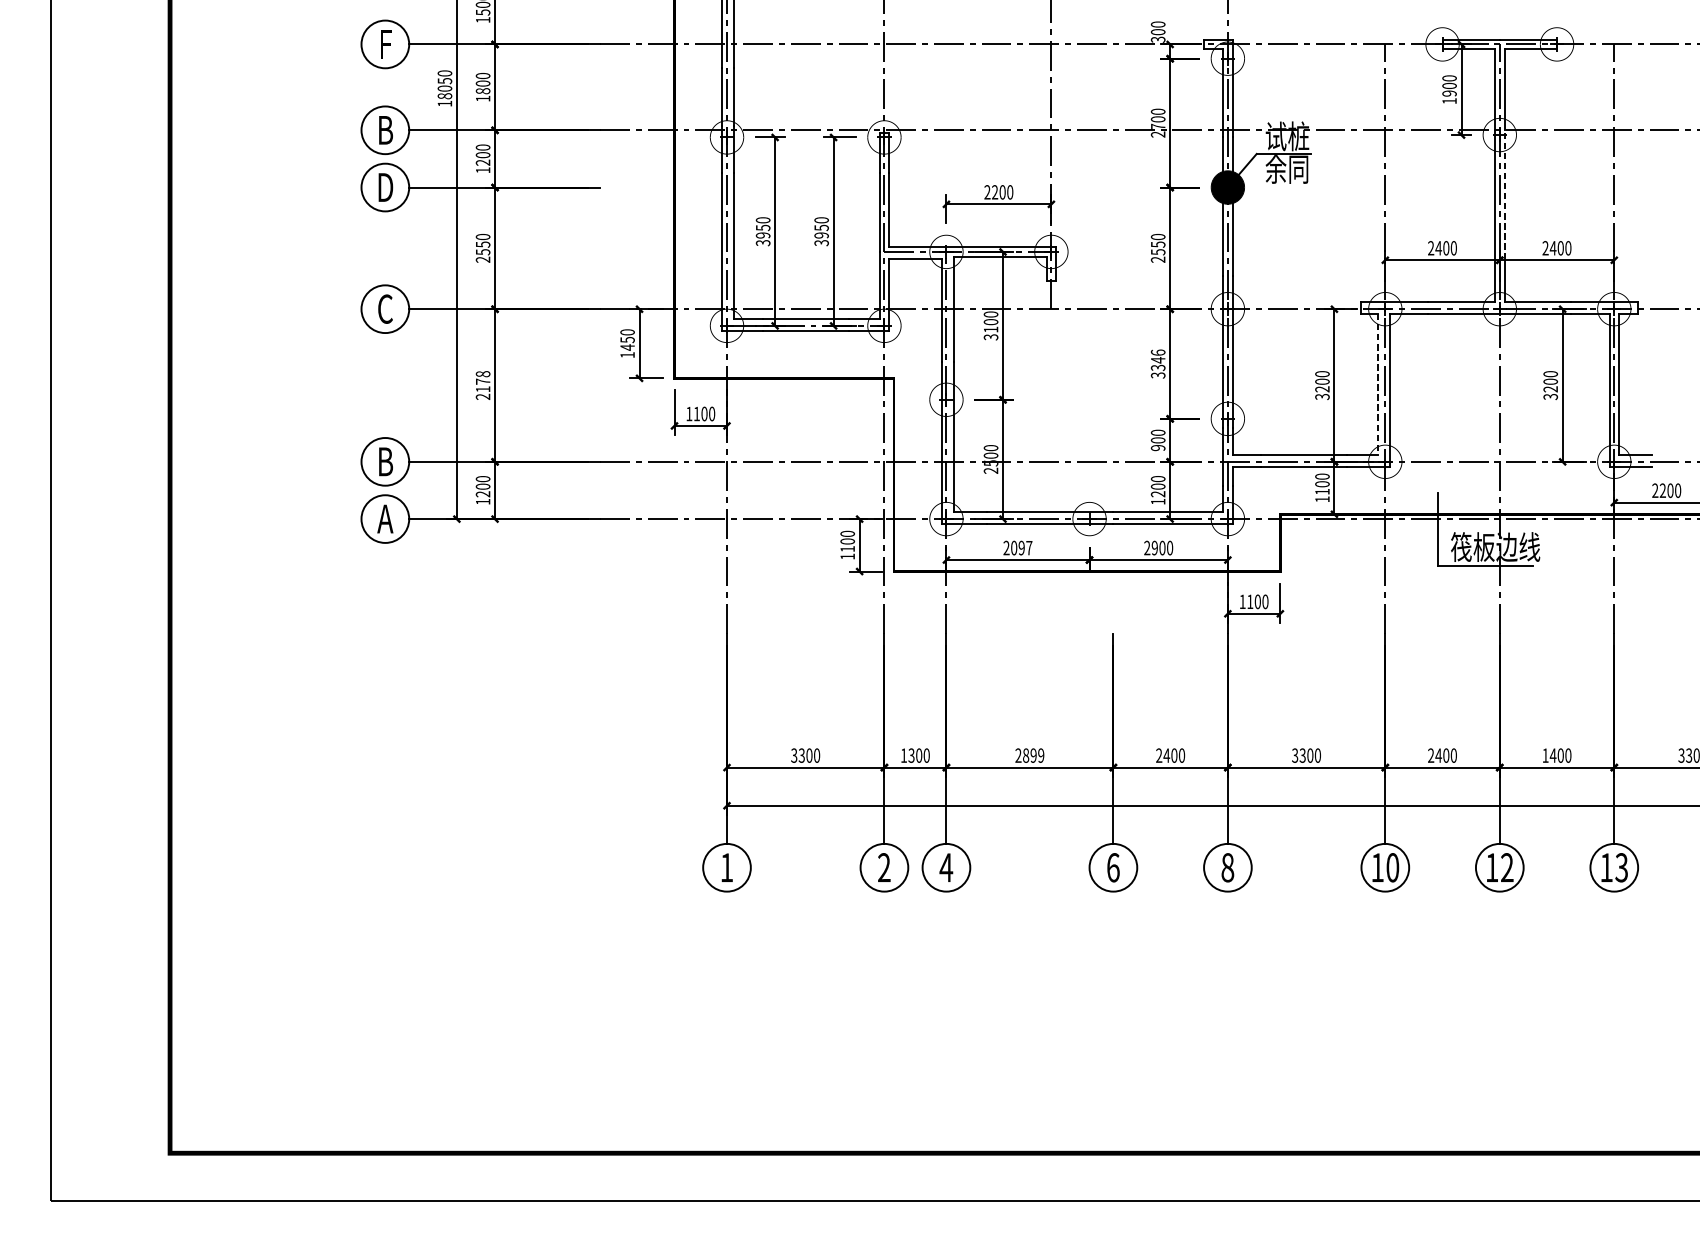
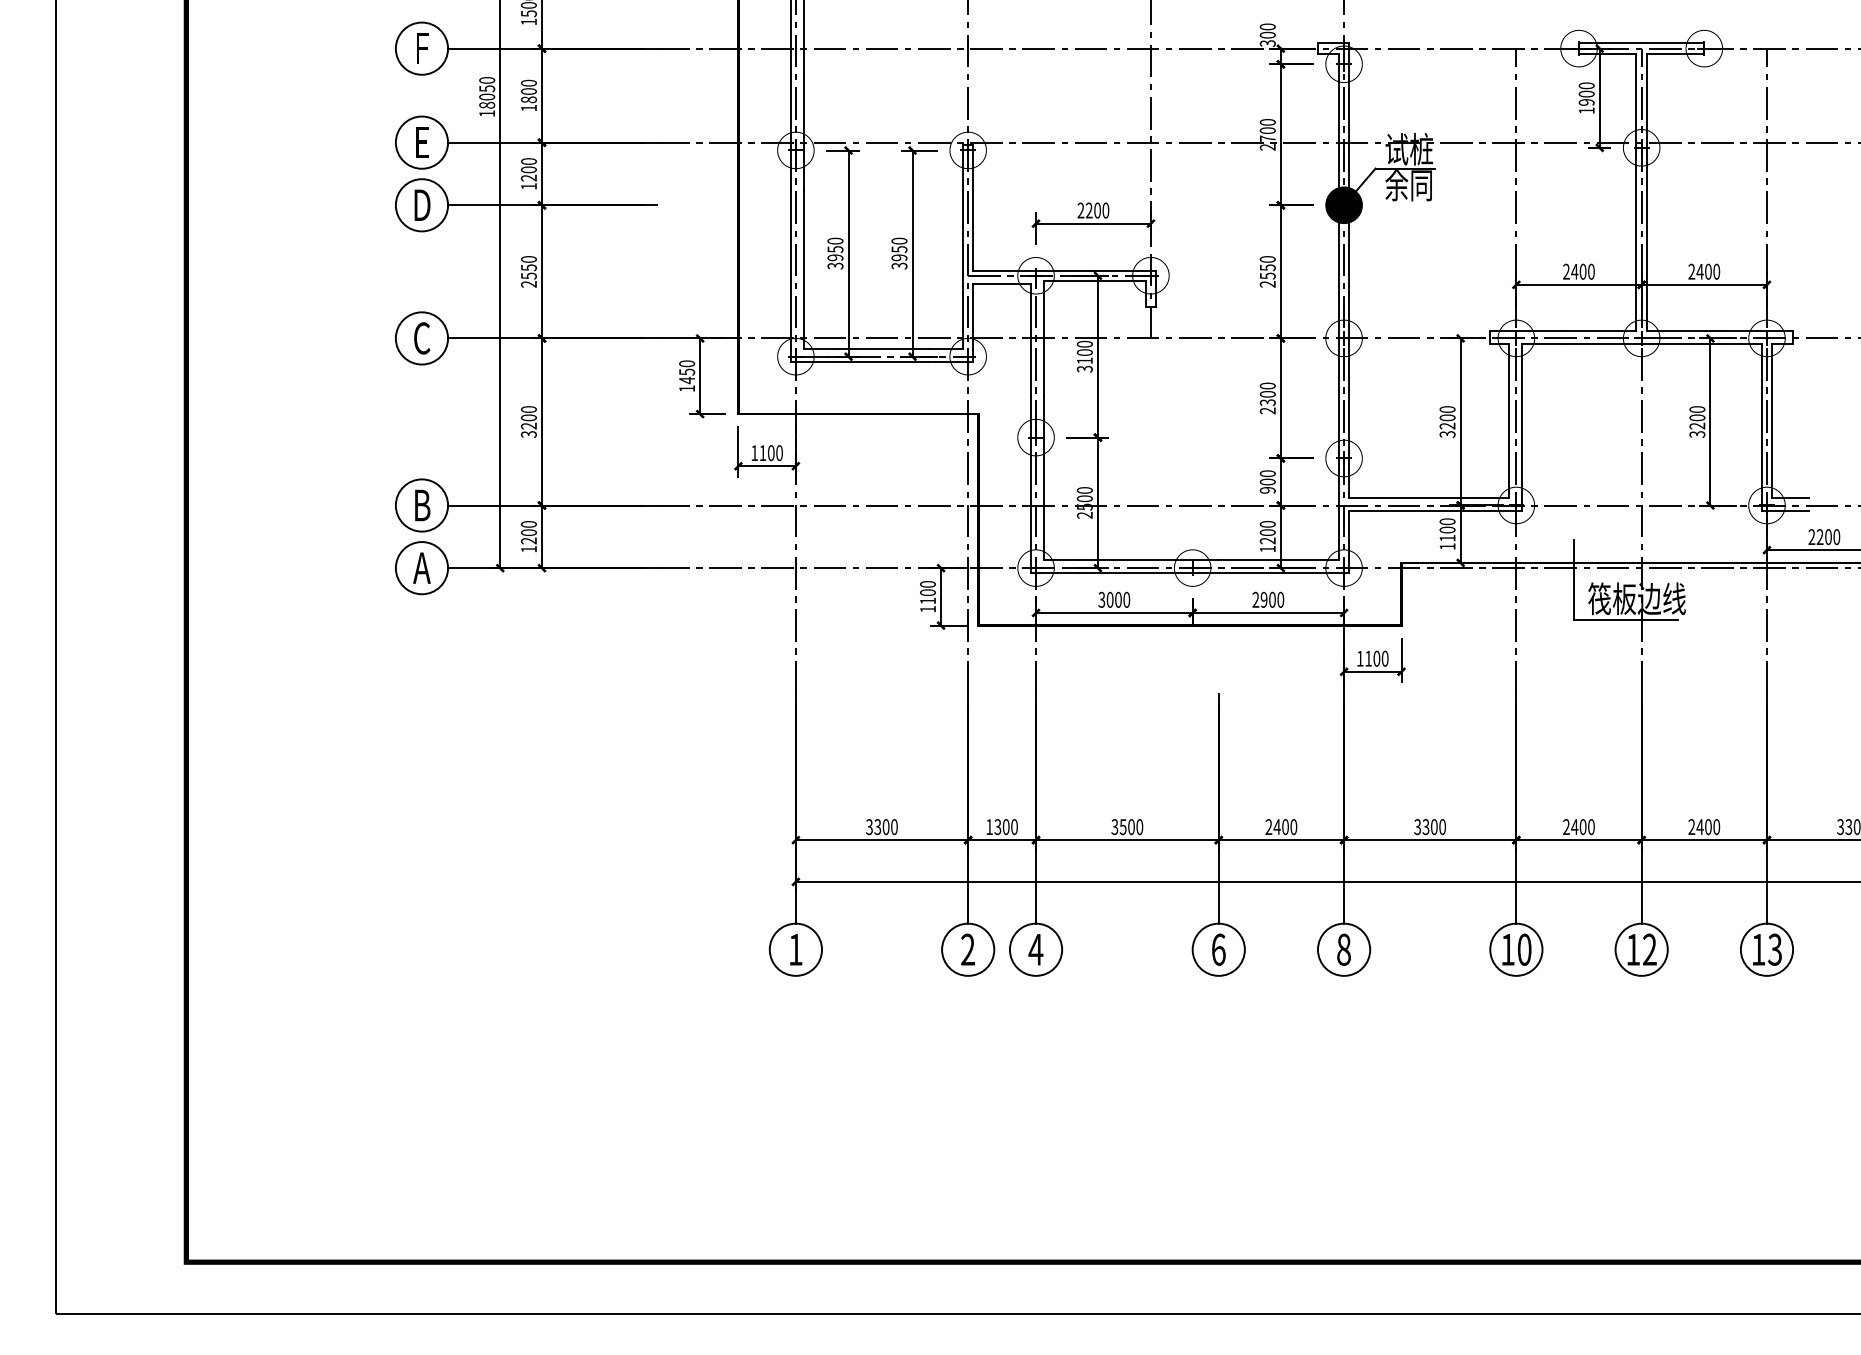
text: (385, 130) -> (422, 142), B -> E
line: (1504, 195) -> (1646, 213), dashed -> solid
text: (1157, 364) -> (1267, 398), 3346 -> 2300
text: (482, 385) -> (528, 421), 2178 -> 3200
line: (1378, 385) -> (1508, 421), dashed -> solid
text: (1018, 547) -> (1114, 599), 2097 -> 3000
text: (1545, 755) -> (1691, 826), 1400 -> 2400
text: (1029, 756) -> (1127, 827), 2899 -> 3500

